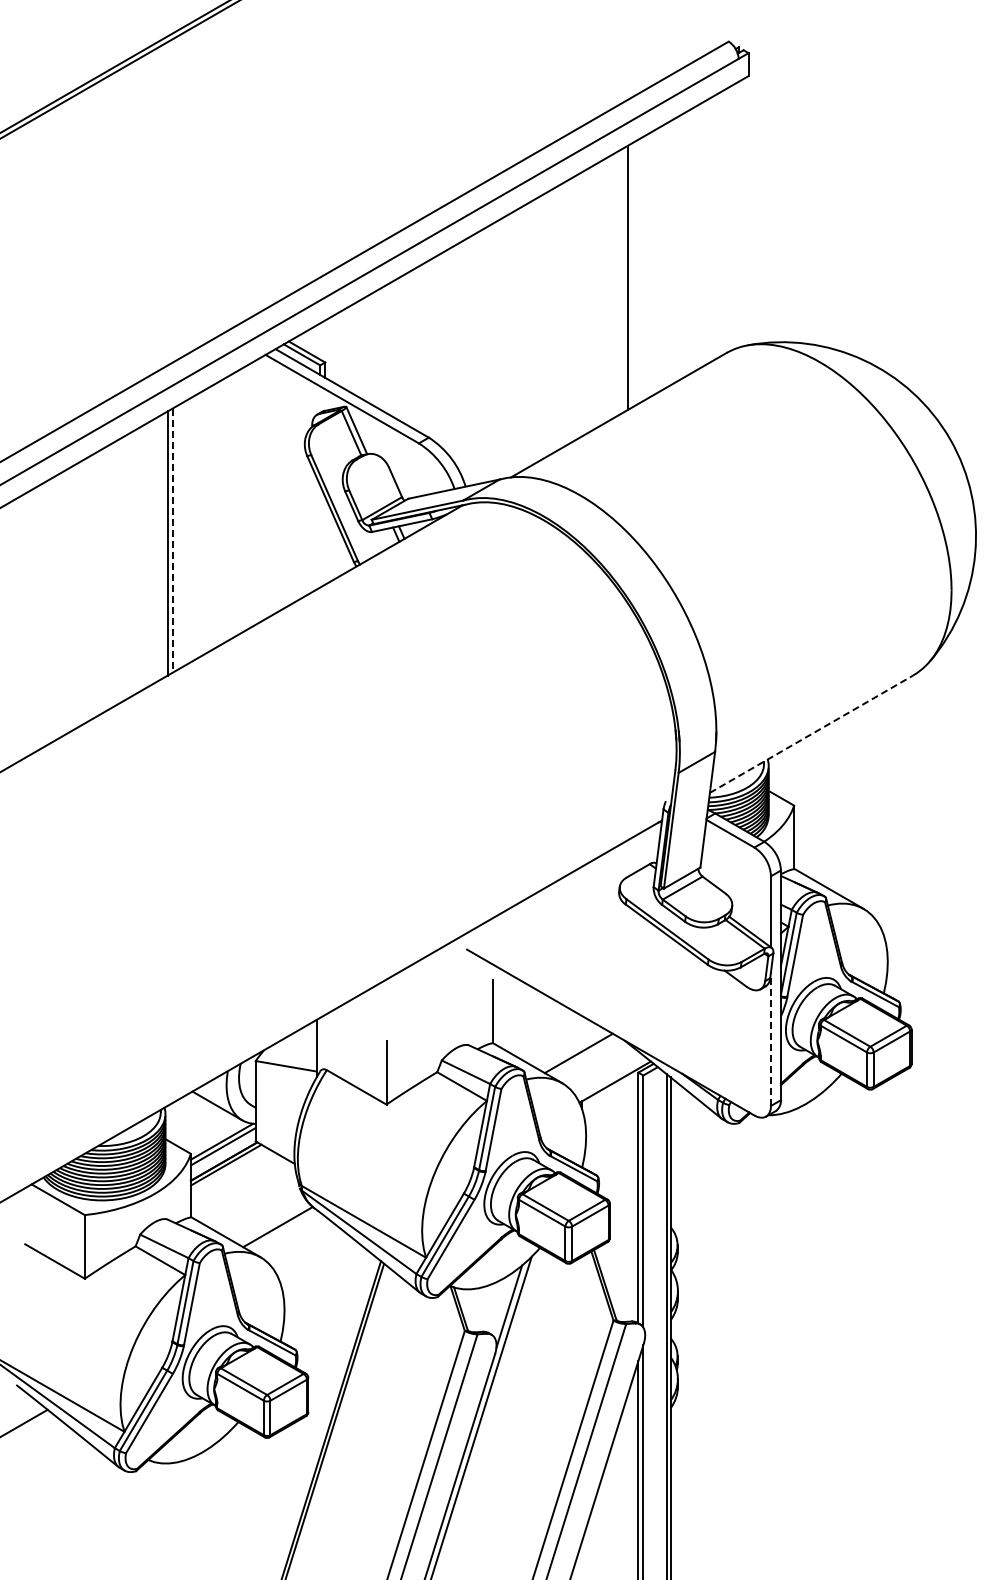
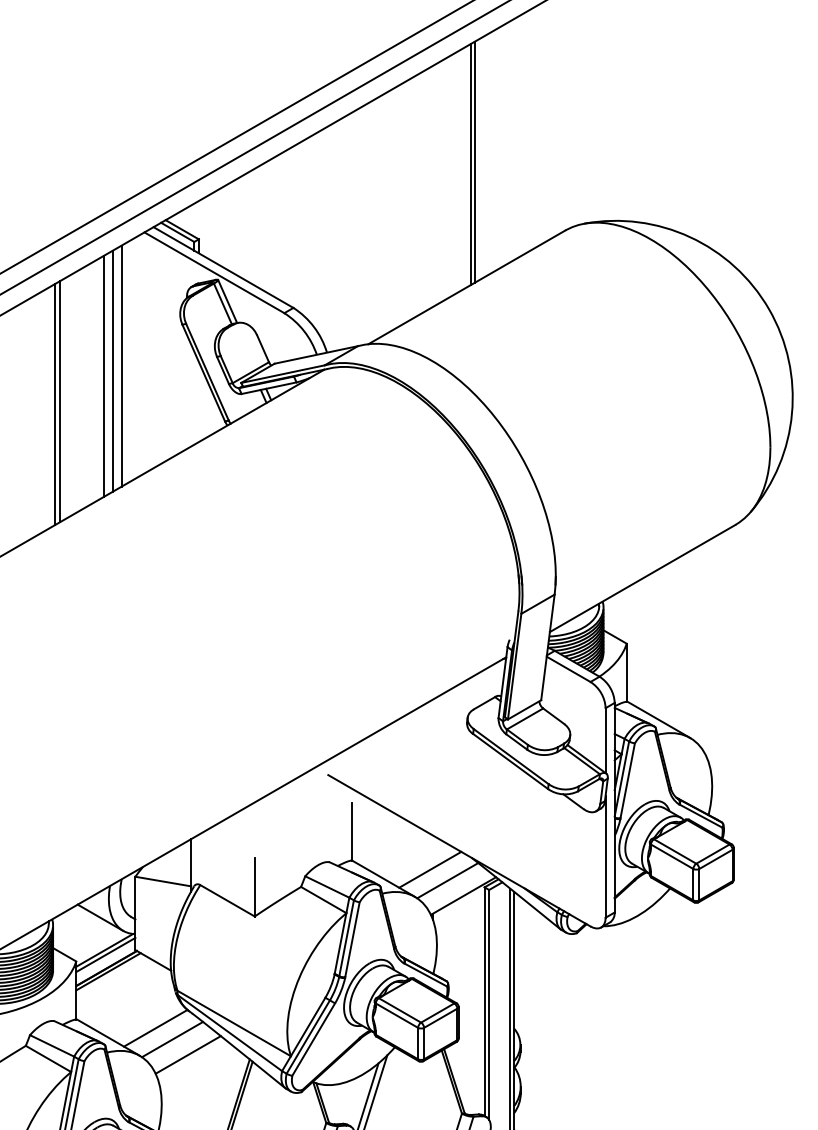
line: (623, 280) -> (471, 164), added
line: (240, 501) -> (121, 366), added
line: (230, 507) -> (112, 371), added
line: (220, 512) -> (103, 376), added
line: (172, 541) -> (59, 402), dashed -> solid
line: (811, 734) -> (642, 578), dashed -> solid
line: (771, 1038) -> (606, 856), dashed -> solid
line: (597, 1065) -> (447, 880), added
line: (295, 1239) -> (171, 1039), added
line: (313, 1255) -> (188, 1054), added

